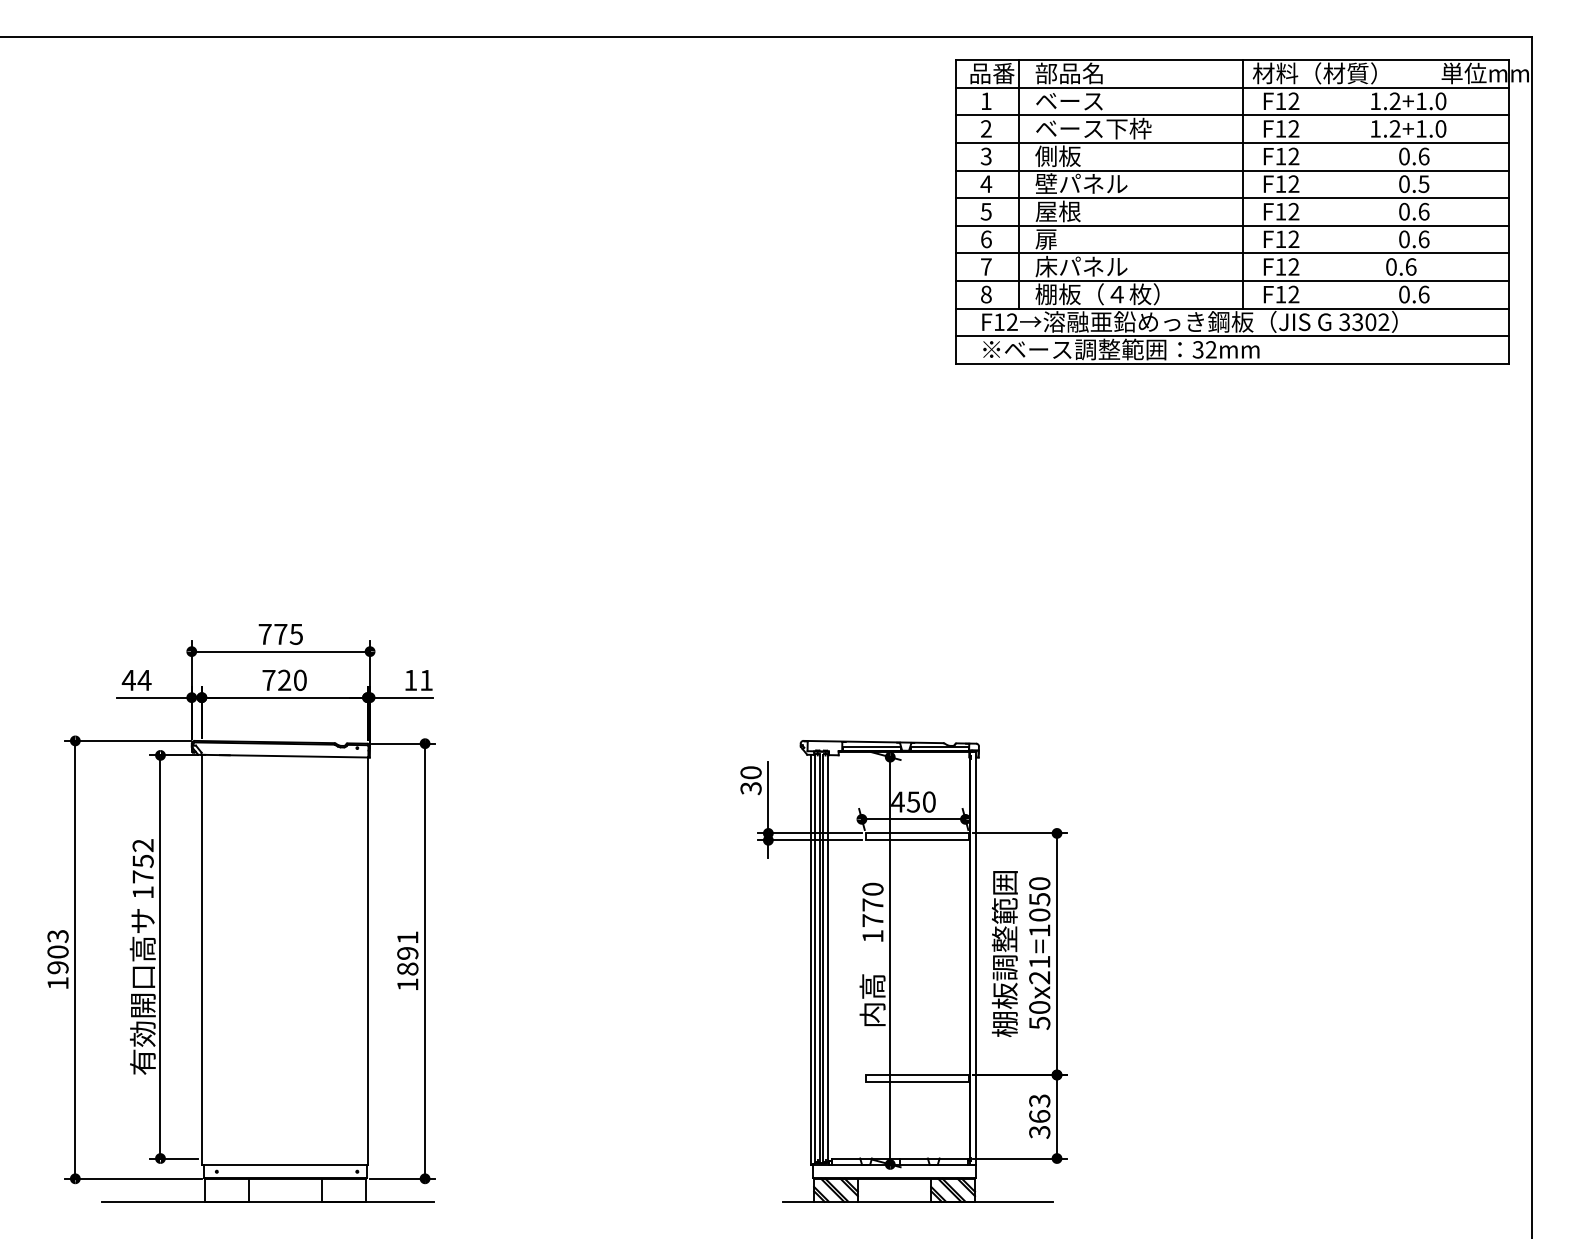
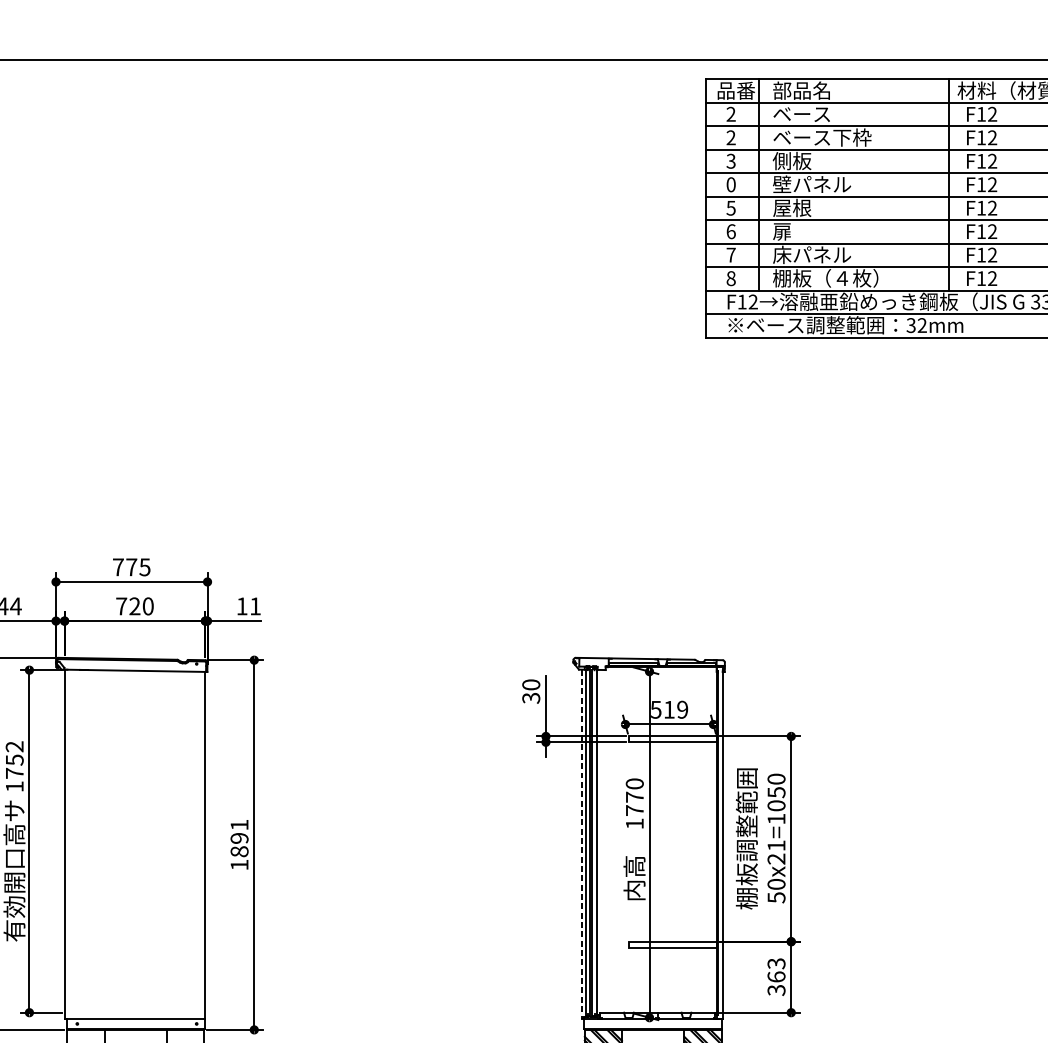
text: (986, 100) -> (731, 113), 1 -> 2
text: (986, 183) -> (731, 184), 4 -> 0
text: (913, 801) -> (669, 709), 450 -> 519
line: (810, 960) -> (581, 844), solid -> dashed

